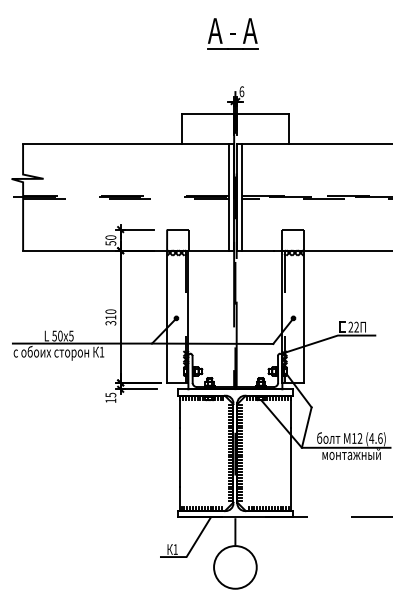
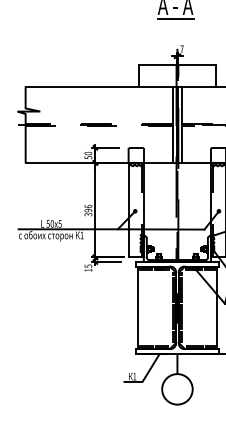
text: (241, 91) -> (181, 49), 6 -> 7
text: (110, 314) -> (88, 208), 310 -> 396

